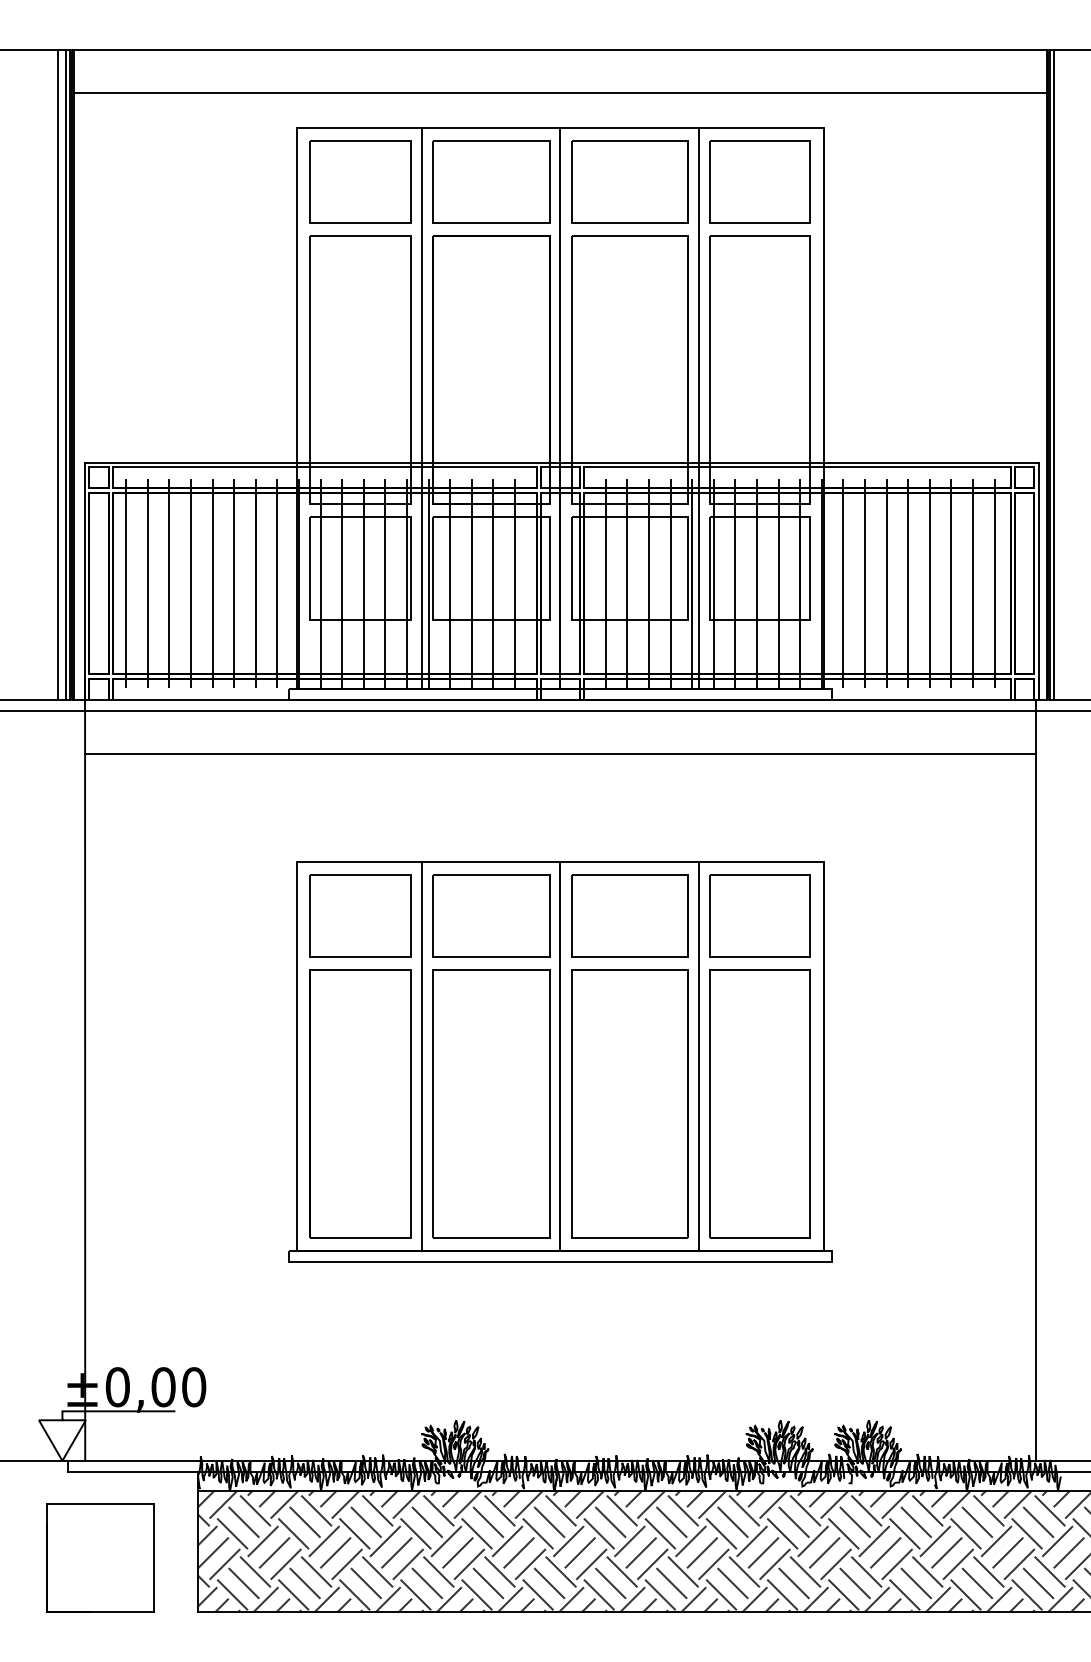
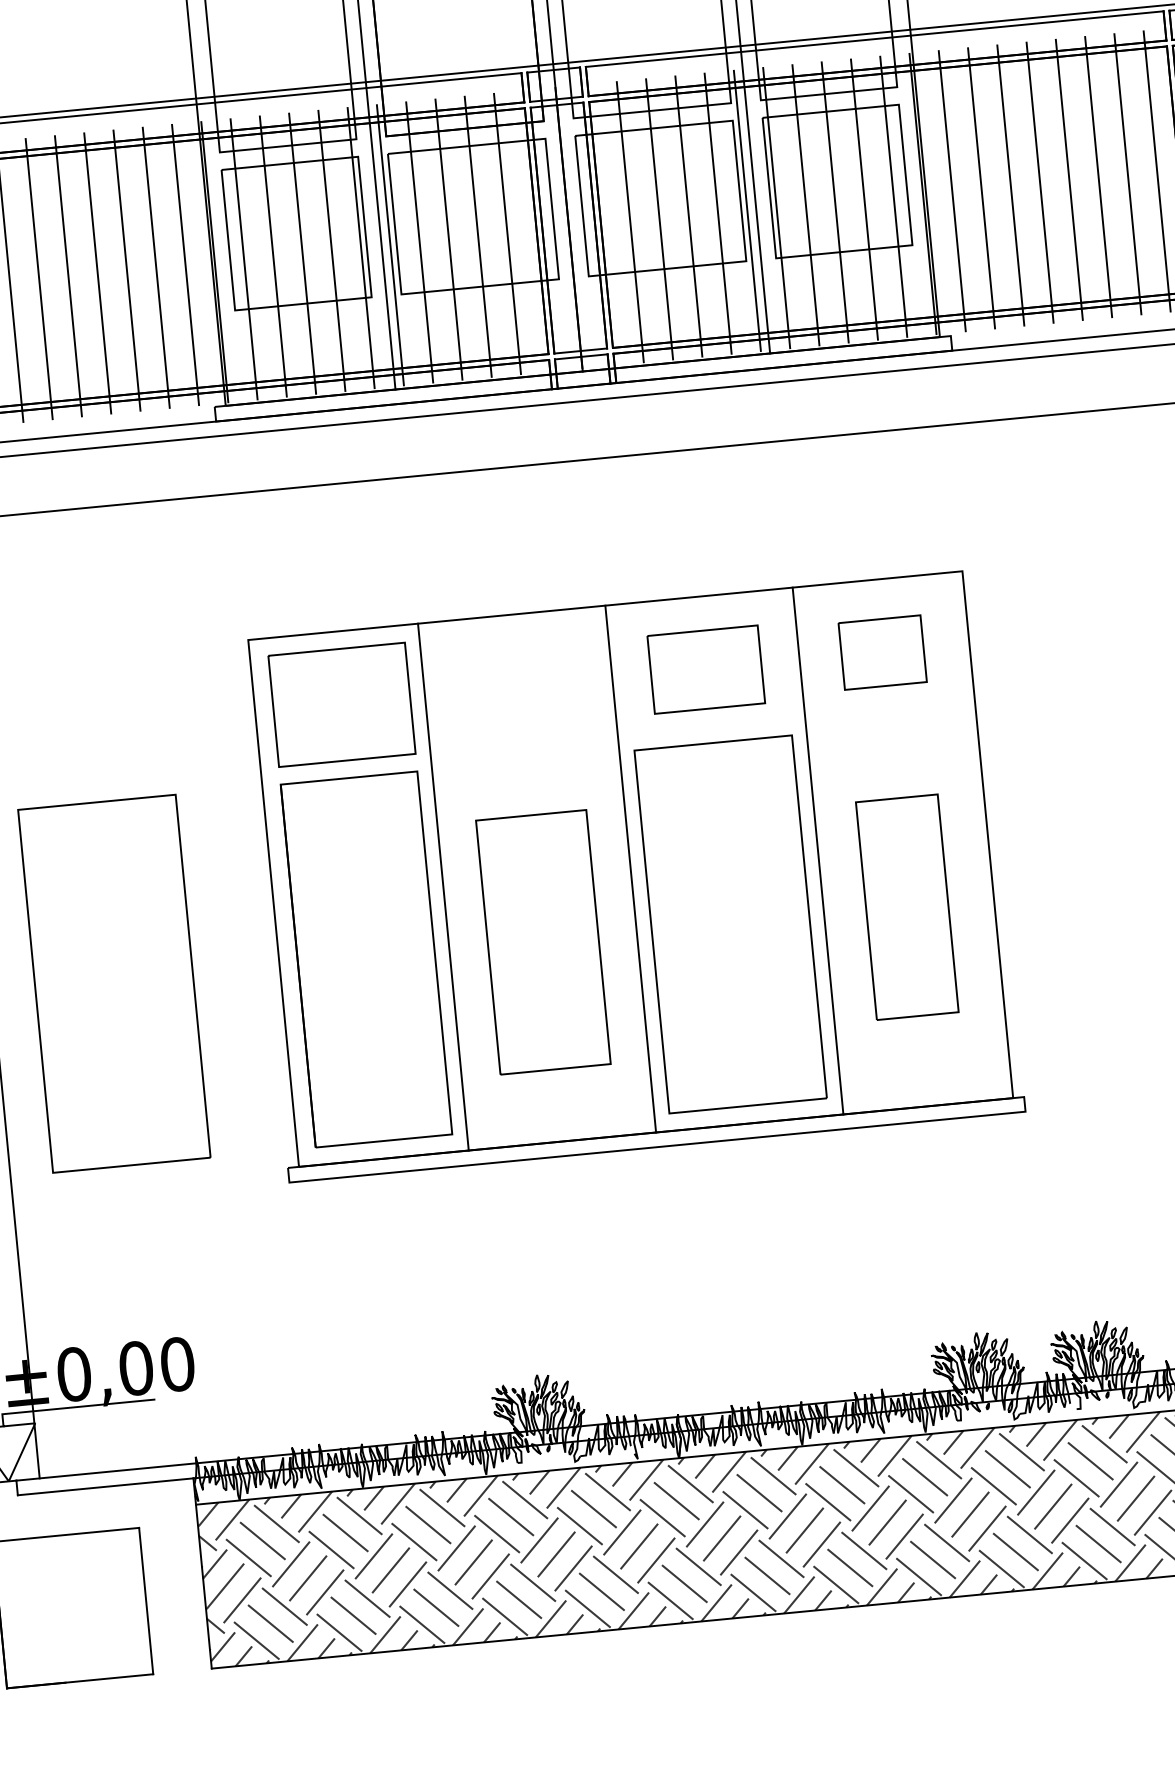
part: (491, 915) -> (518, 686), removed
part: (629, 915) -> (705, 668), size x0.7
part: (759, 915) -> (881, 651), size x0.6
part: (174, 1103) -> (114, 982), added
part: (491, 1103) -> (543, 941), size x0.7
part: (759, 1103) -> (906, 906), size x0.6

